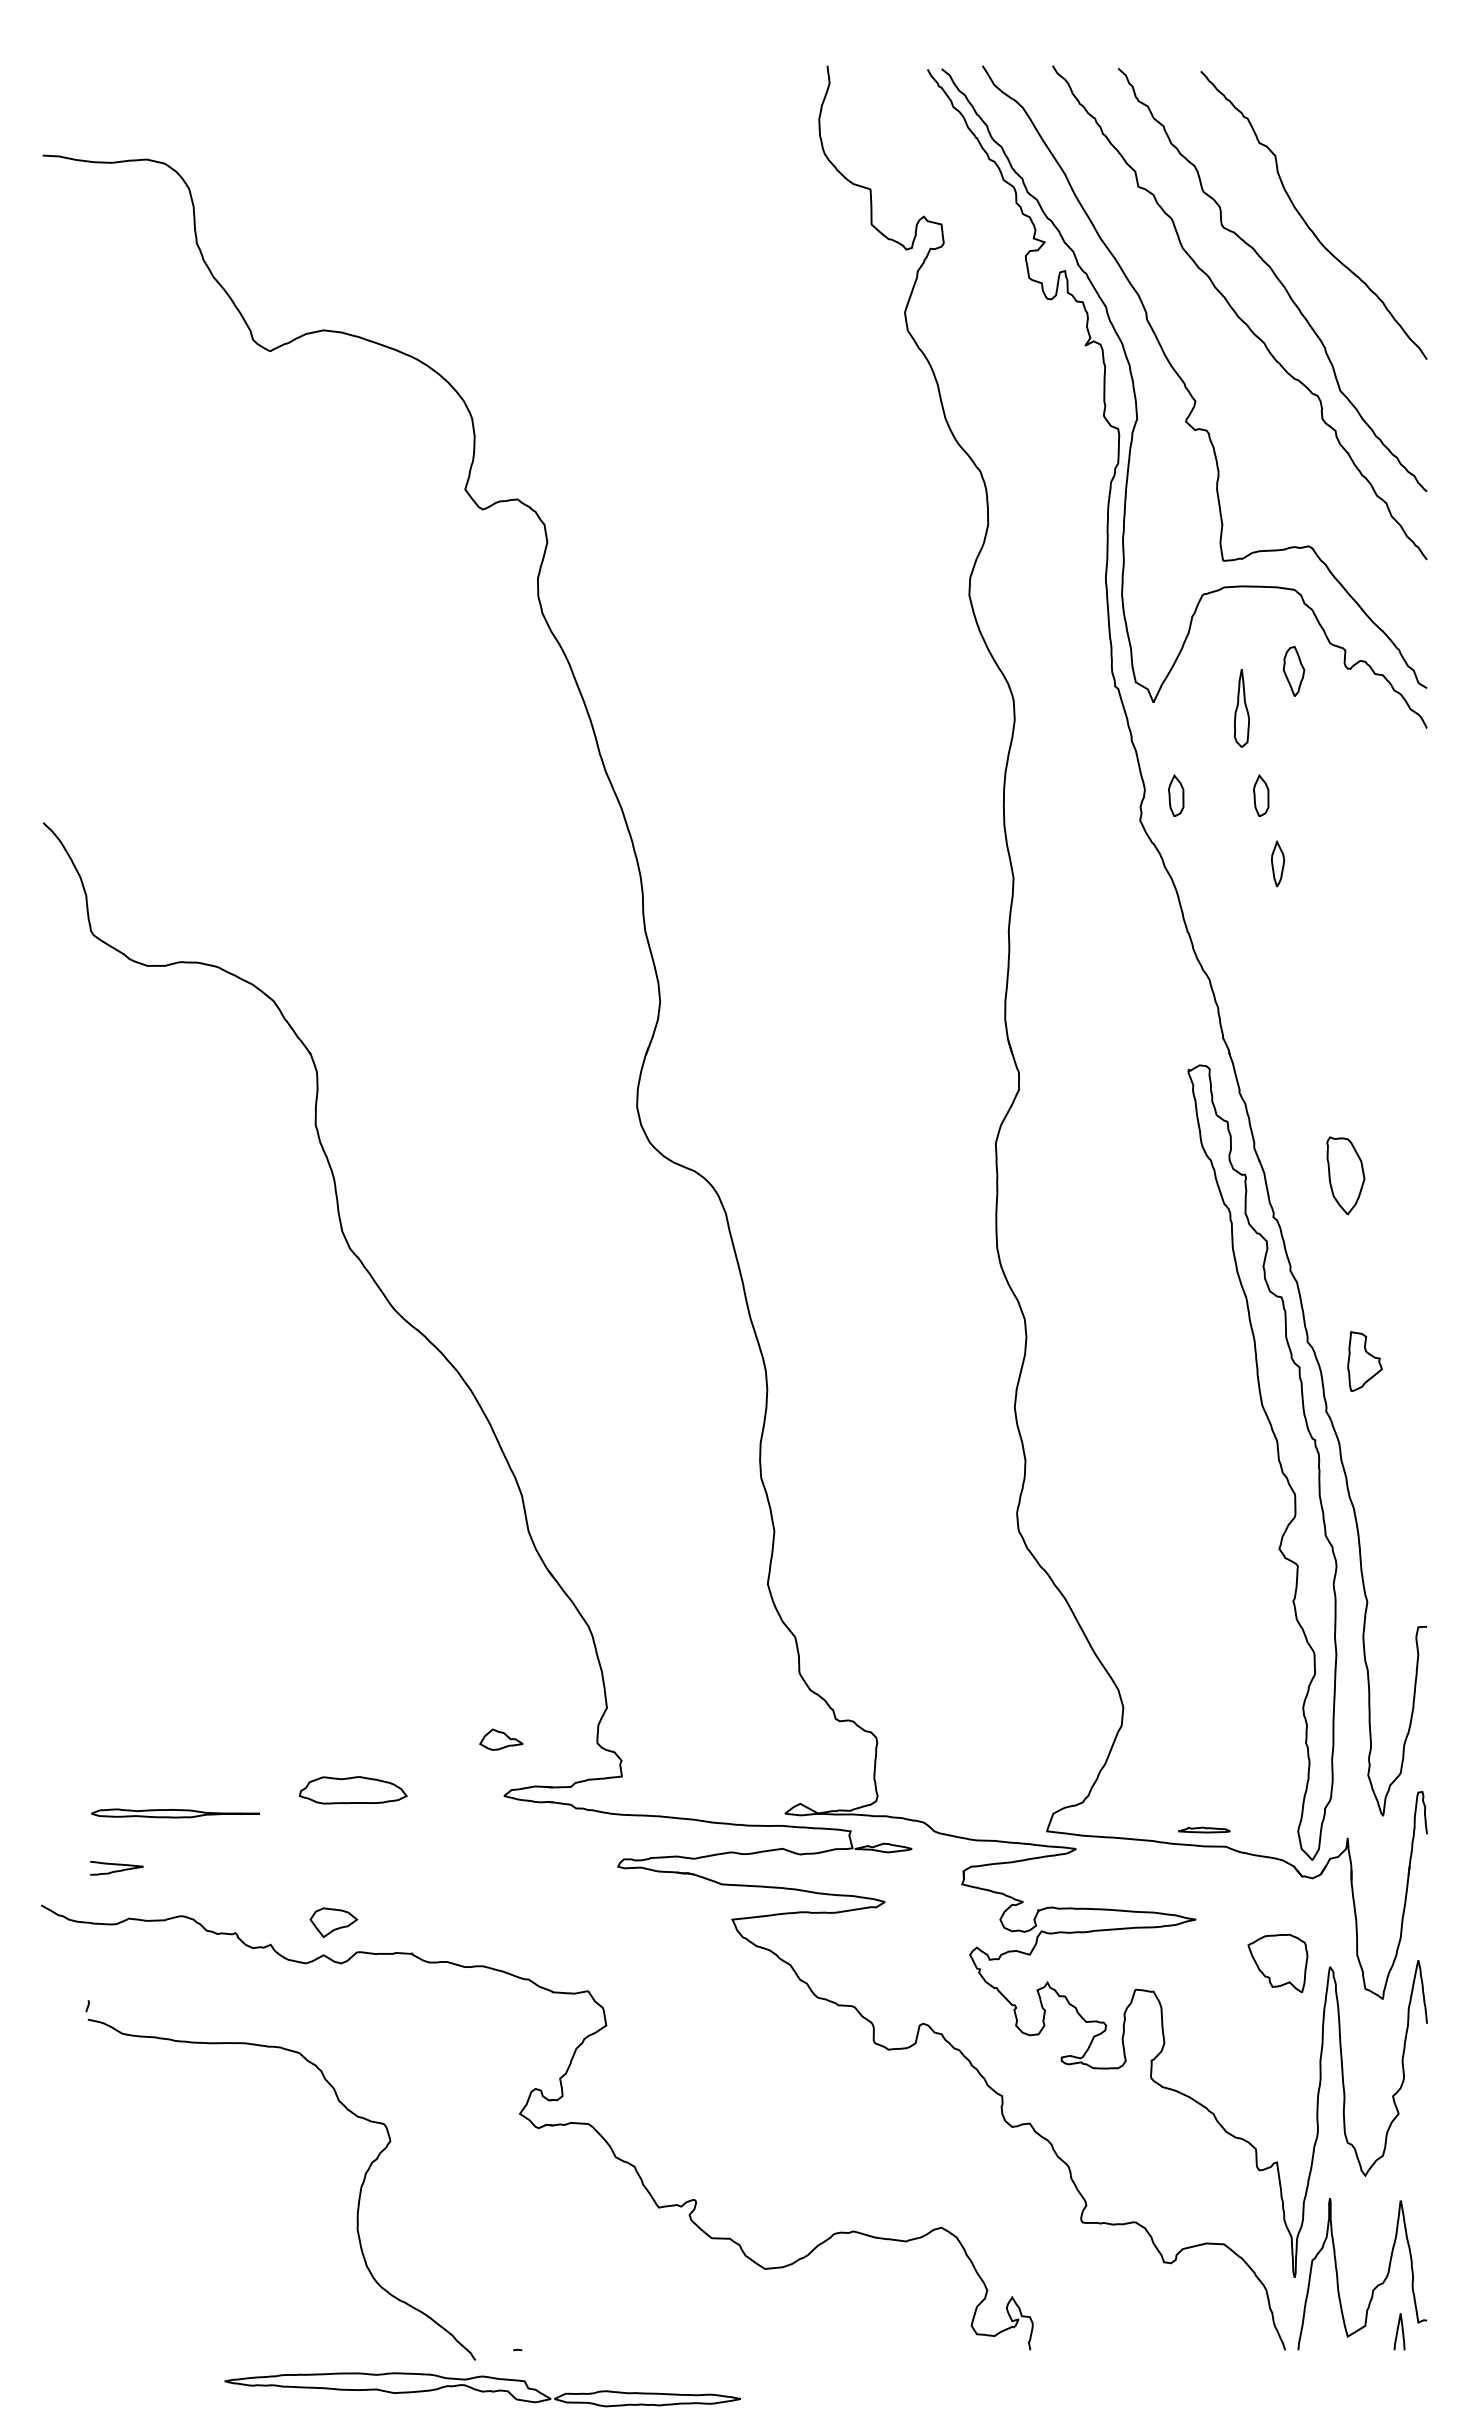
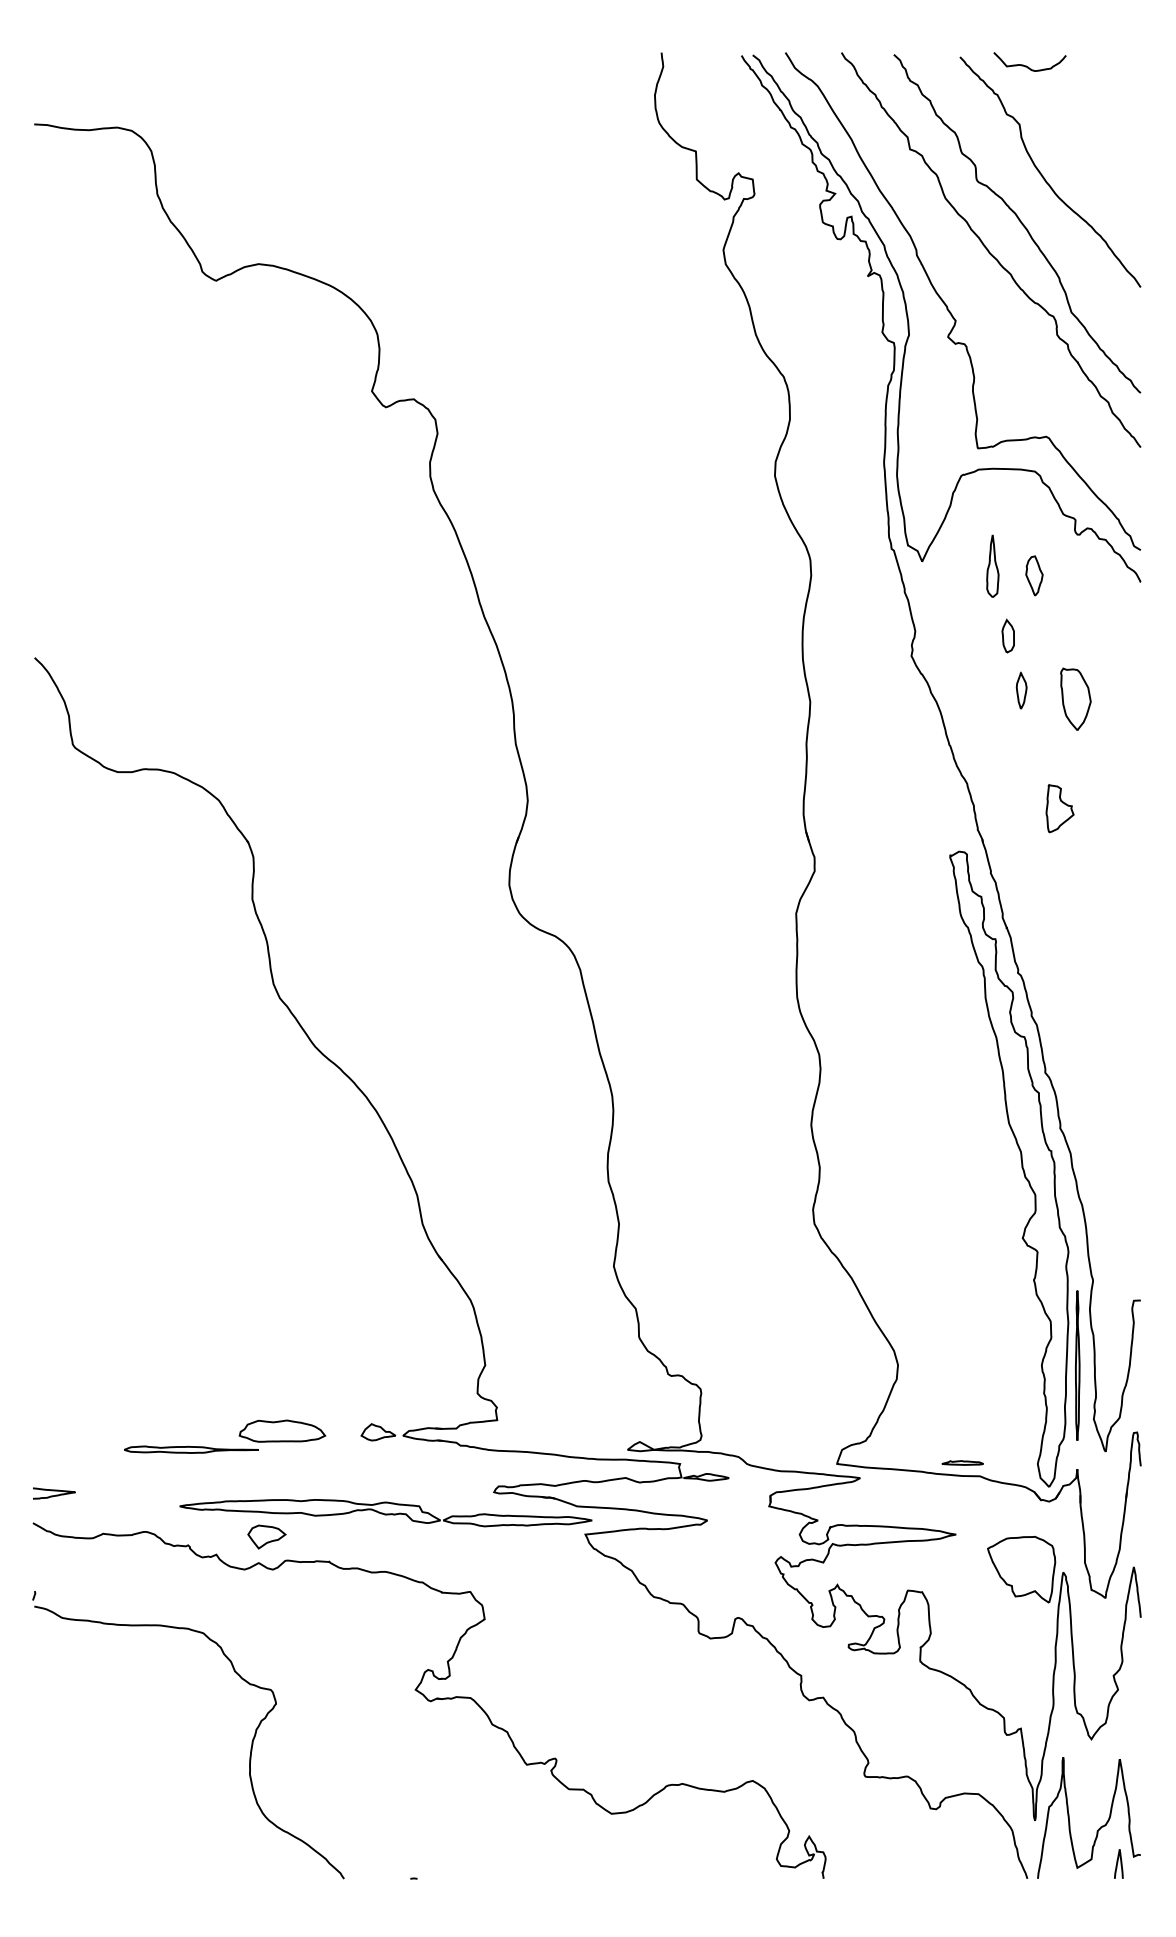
curve: (1284, 82) -> (1026, 65), added
part: (1293, 671) -> (1034, 575), moved
part: (1176, 795) -> (940, 635), removed
part: (1345, 1175) -> (1075, 699), moved
part: (1364, 1361) -> (1059, 808), moved
part: (1347, 1708) -> (1077, 1365), added
part: (501, 1739) -> (378, 1432), moved
part: (175, 1813) -> (191, 1449), moved
curve: (116, 1870) -> (54, 1495), moved
part: (1277, 1963) -> (1021, 1569), size x1.43
part: (359, 2191) -> (251, 1743), moved
part: (482, 2389) -> (385, 1512), moved

